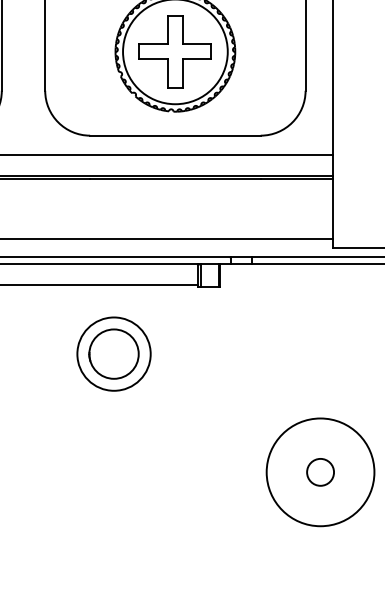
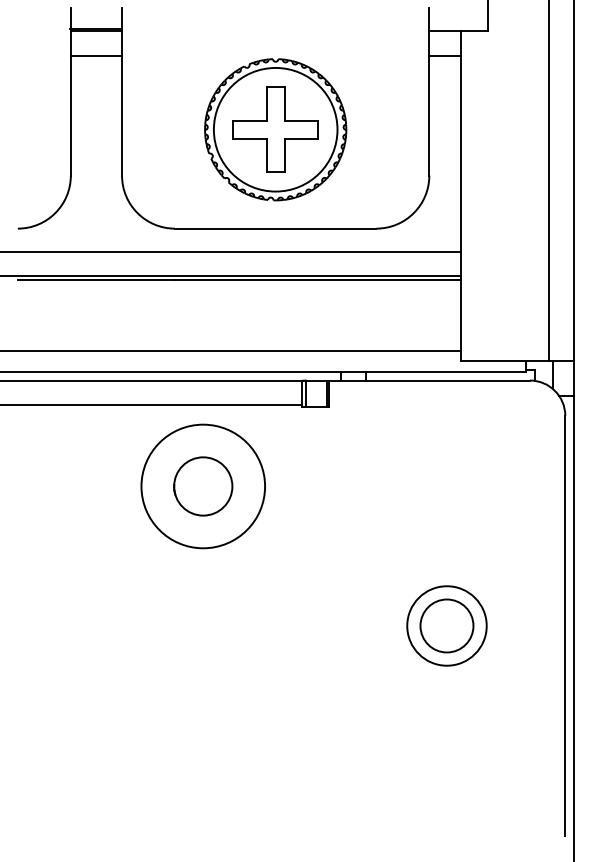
circle: (114, 354) -> (203, 486), size x1.43
circle: (320, 471) -> (446, 625), size x0.62
circle: (320, 471) -> (446, 625), size x1.67

